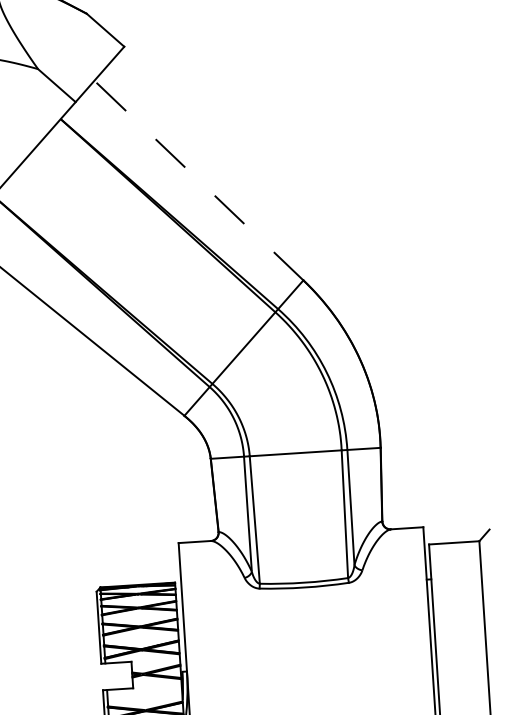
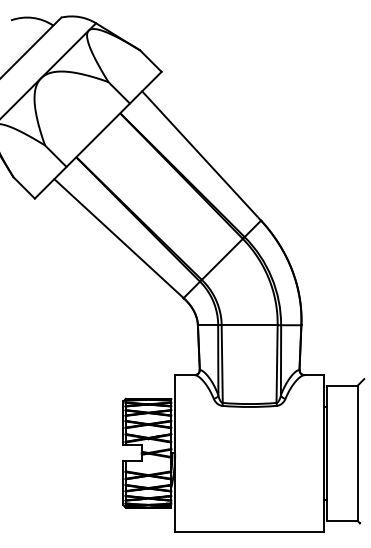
line: (198, 181) -> (201, 156), dashed -> solid

